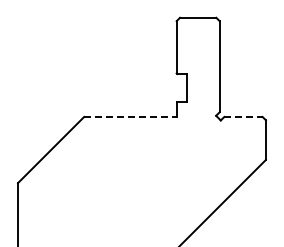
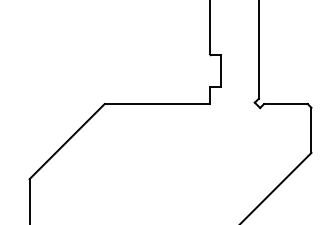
line: (130, 116) -> (157, 103), dashed -> solid
line: (243, 116) -> (285, 103), dashed -> solid

